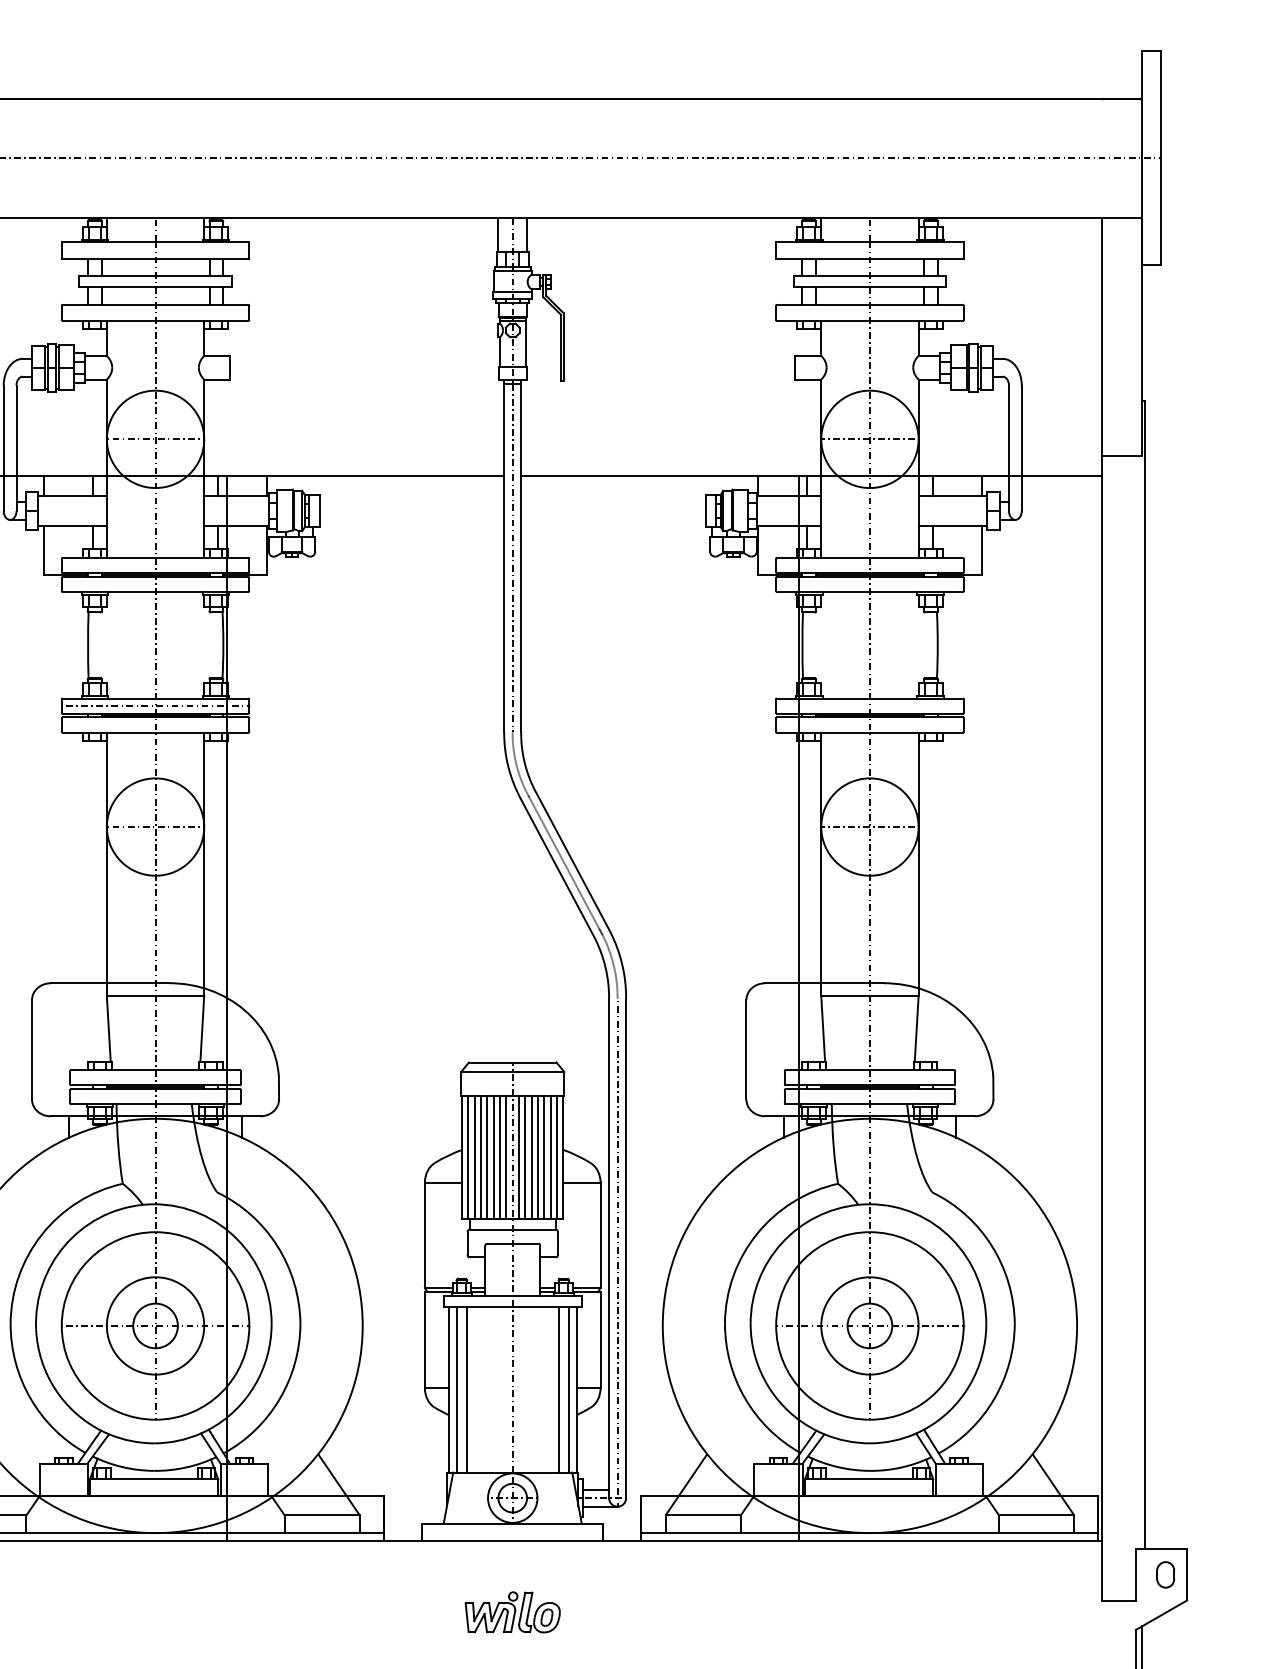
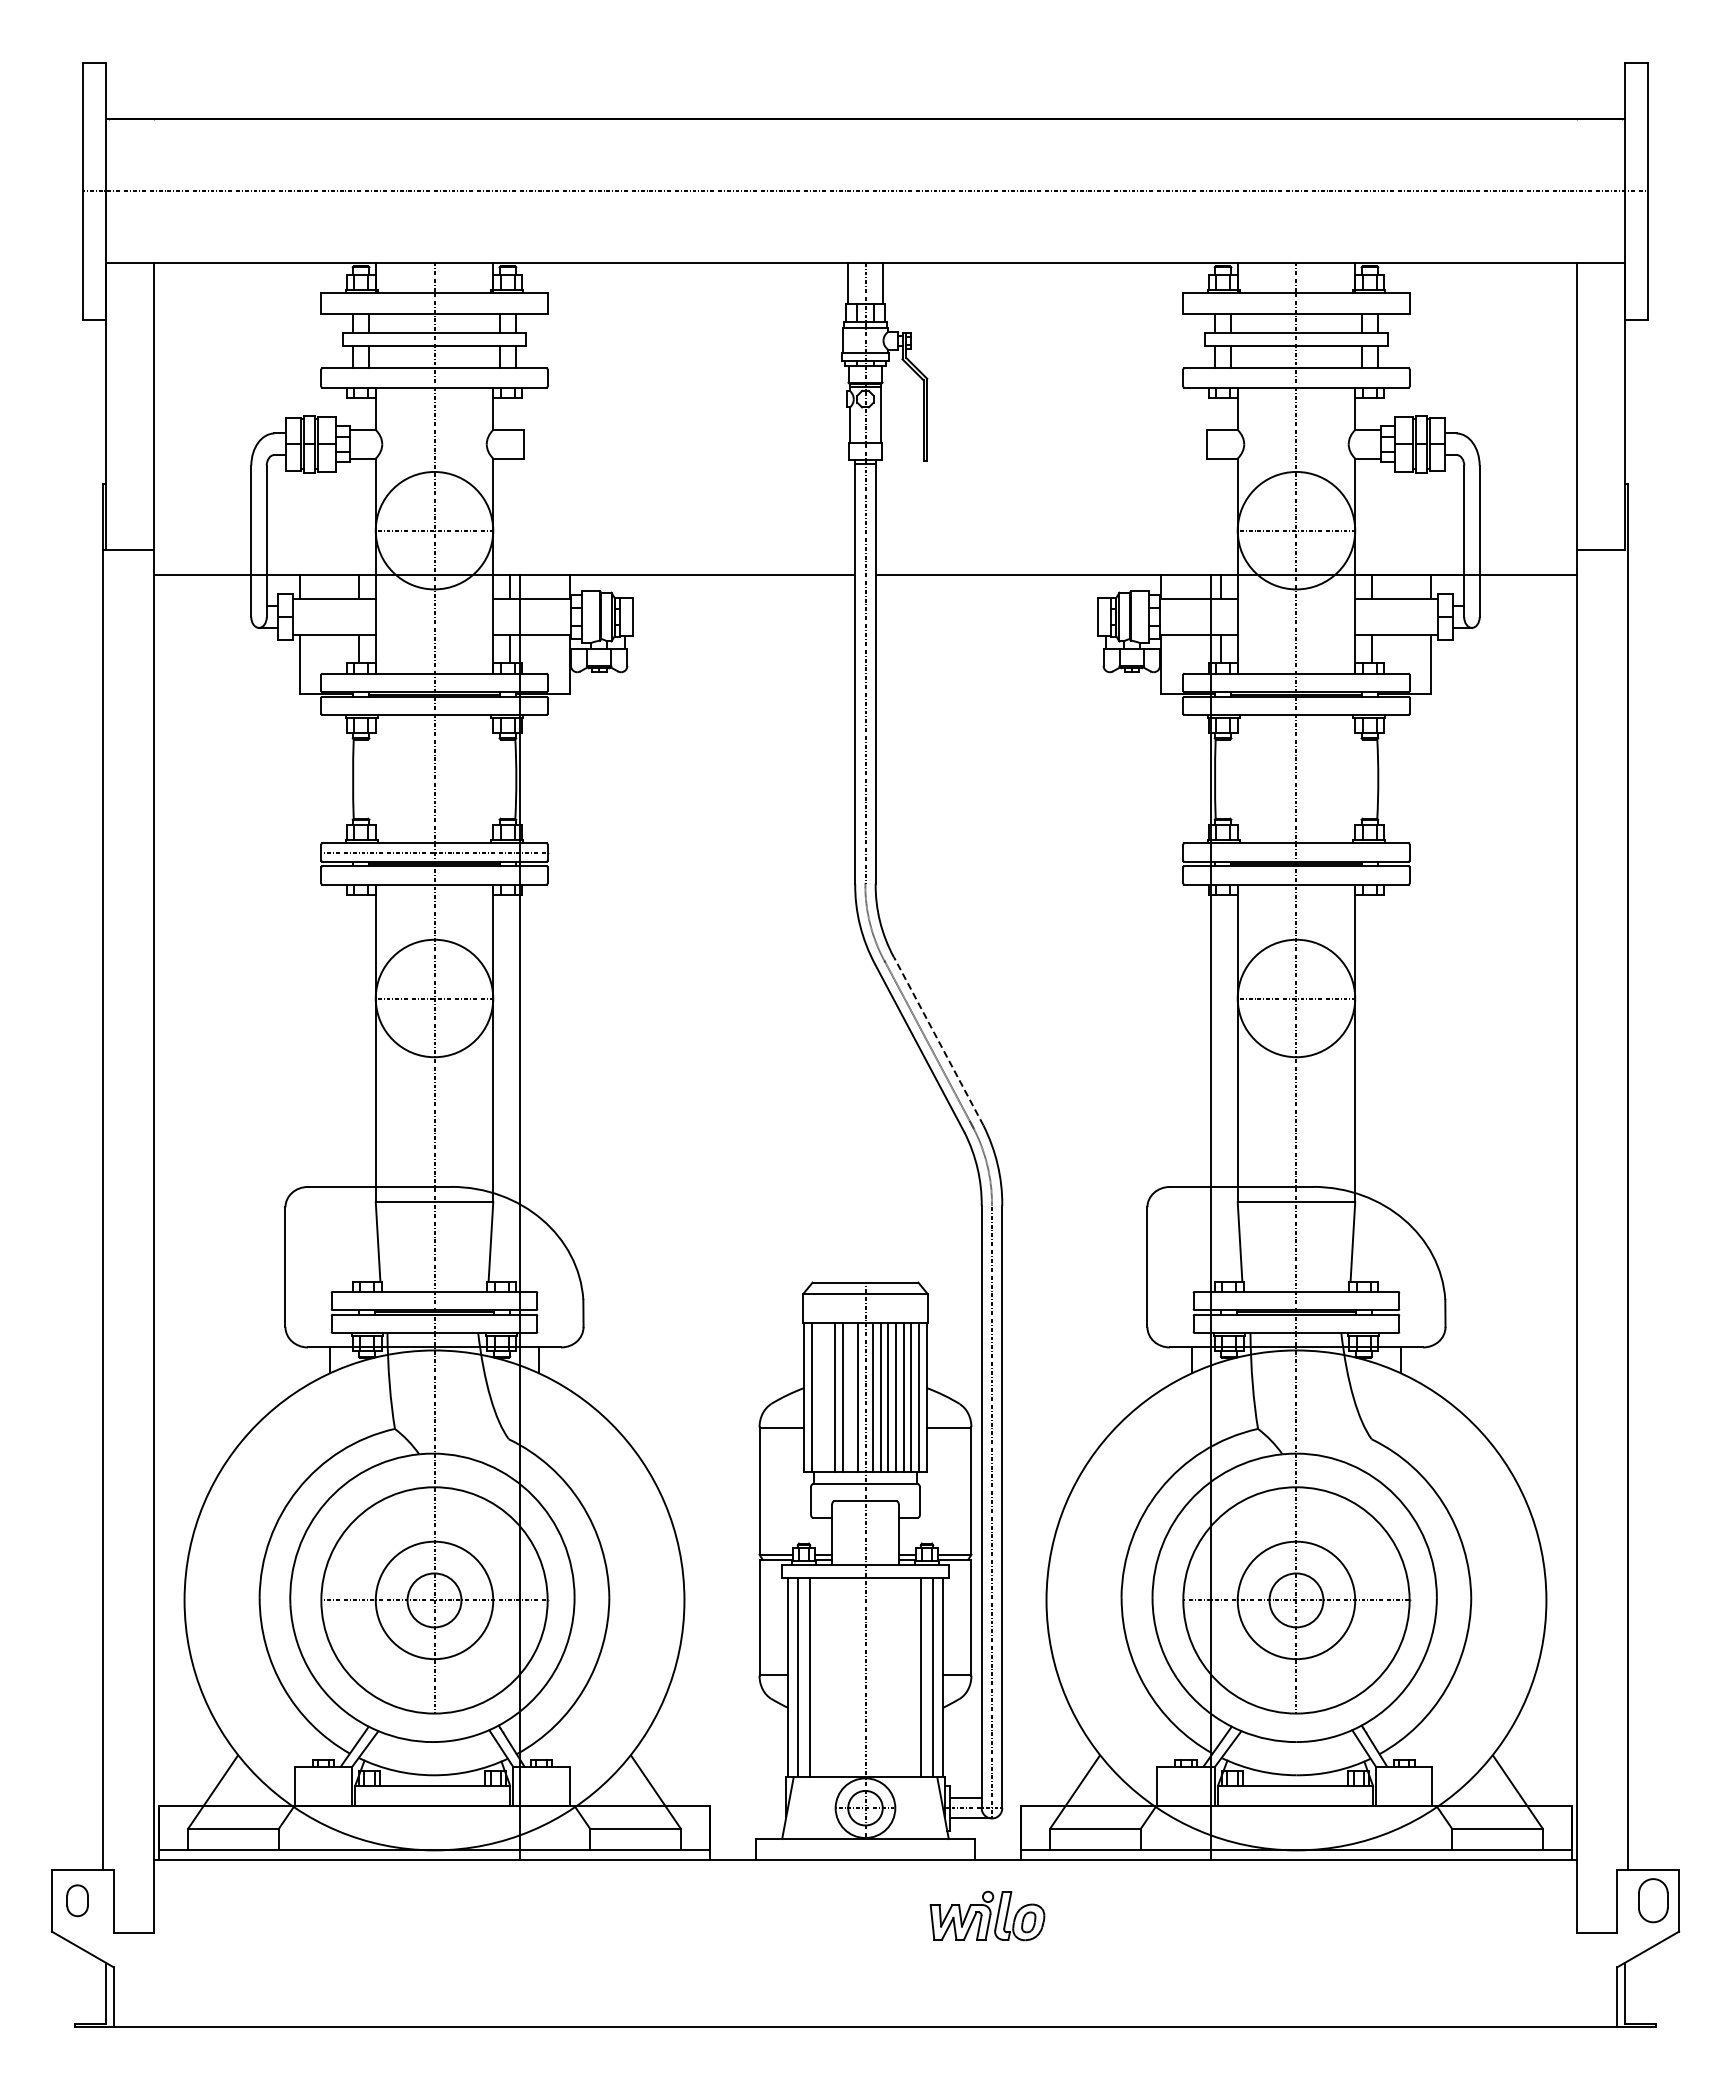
line: (573, 861) -> (938, 1040), solid -> dashed
line: (474, 1156) -> (819, 1396), removed
line: (481, 1156) -> (827, 1396), removed
line: (500, 1156) -> (850, 1396), removed
part: (1165, 1574) -> (1653, 1900), size x1.4
part: (512, 1611) -> (987, 1915), moved

